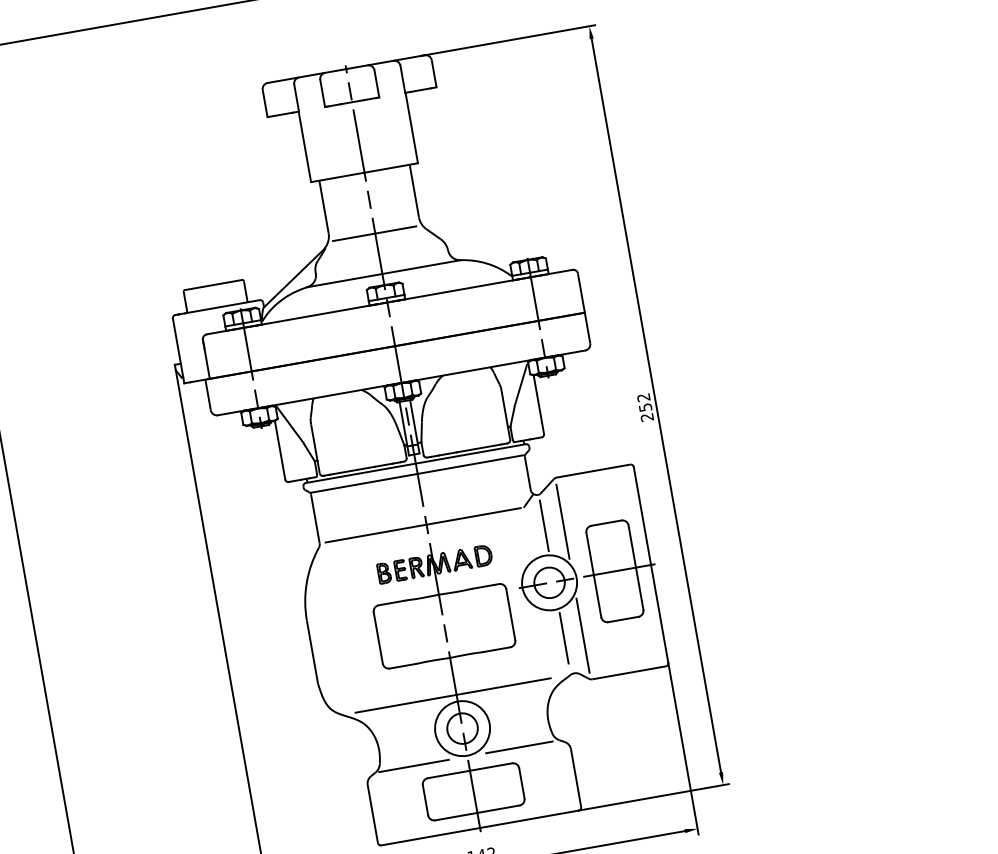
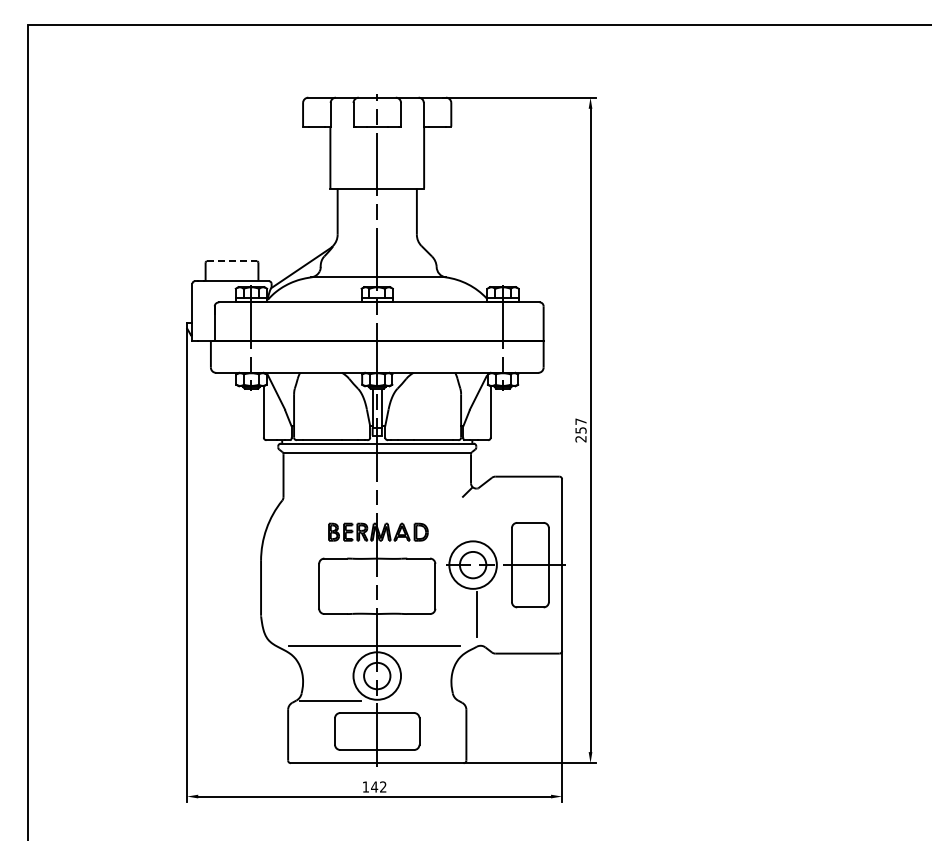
line: (374, 233) -> (376, 241), removed
line: (214, 285) -> (232, 261), solid -> dashed
text: (643, 397) -> (580, 421), 252 -> 257
line: (562, 521) -> (493, 514), removed
line: (422, 525) -> (373, 497), removed
line: (544, 525) -> (477, 515), removed
line: (582, 635) -> (493, 614), removed
line: (519, 747) -> (422, 700), removed

